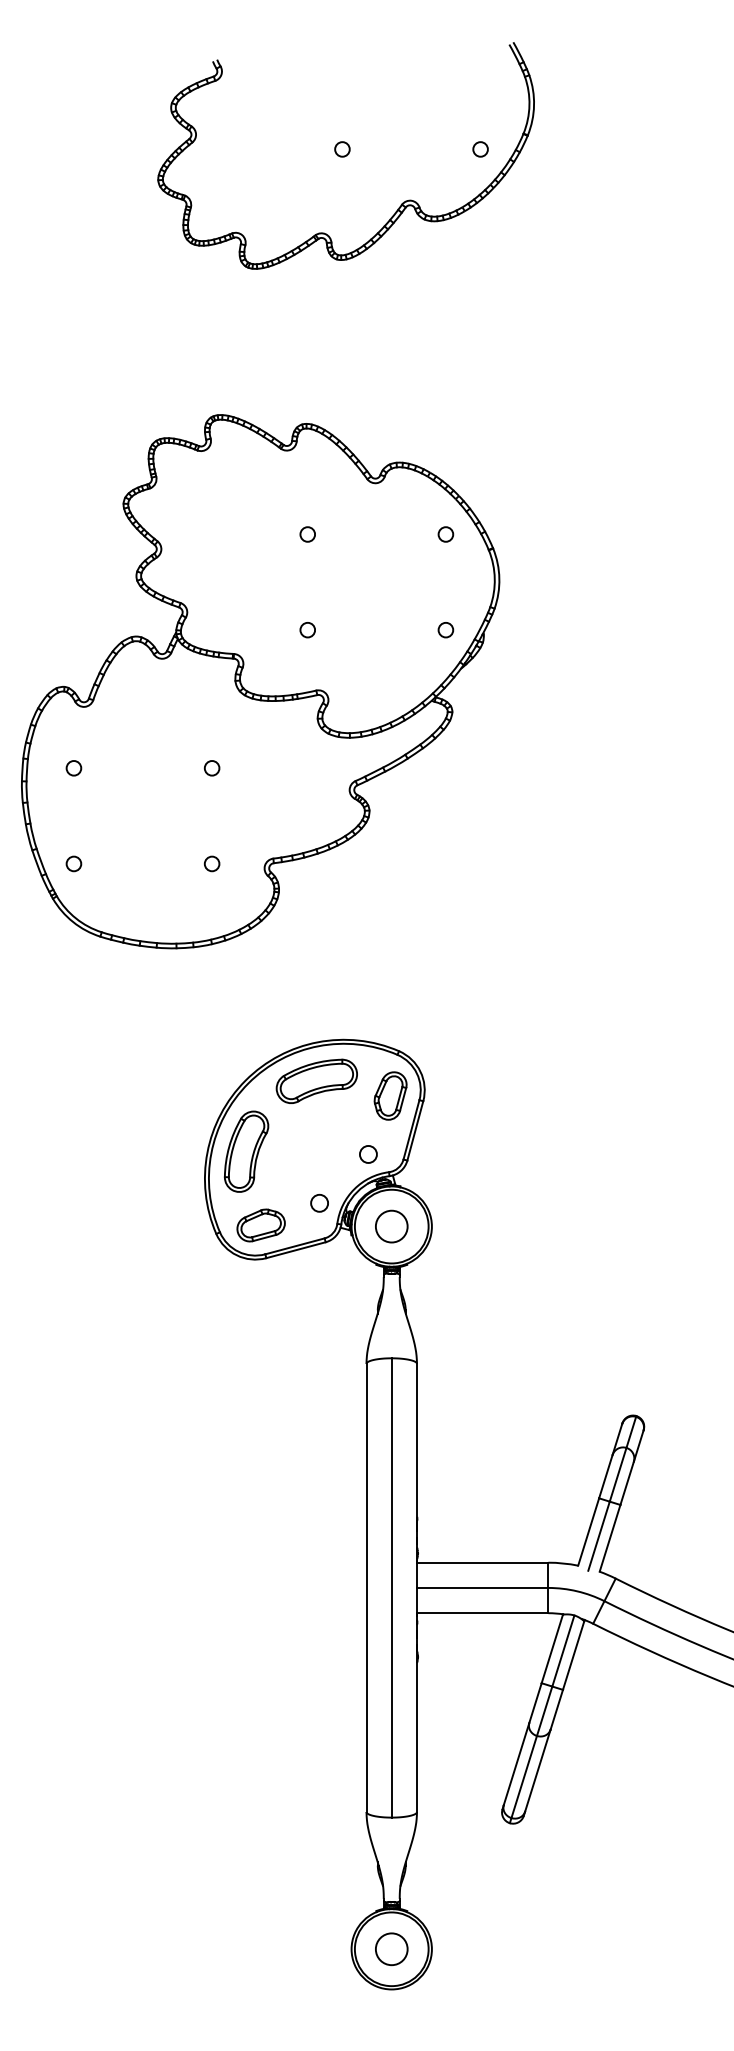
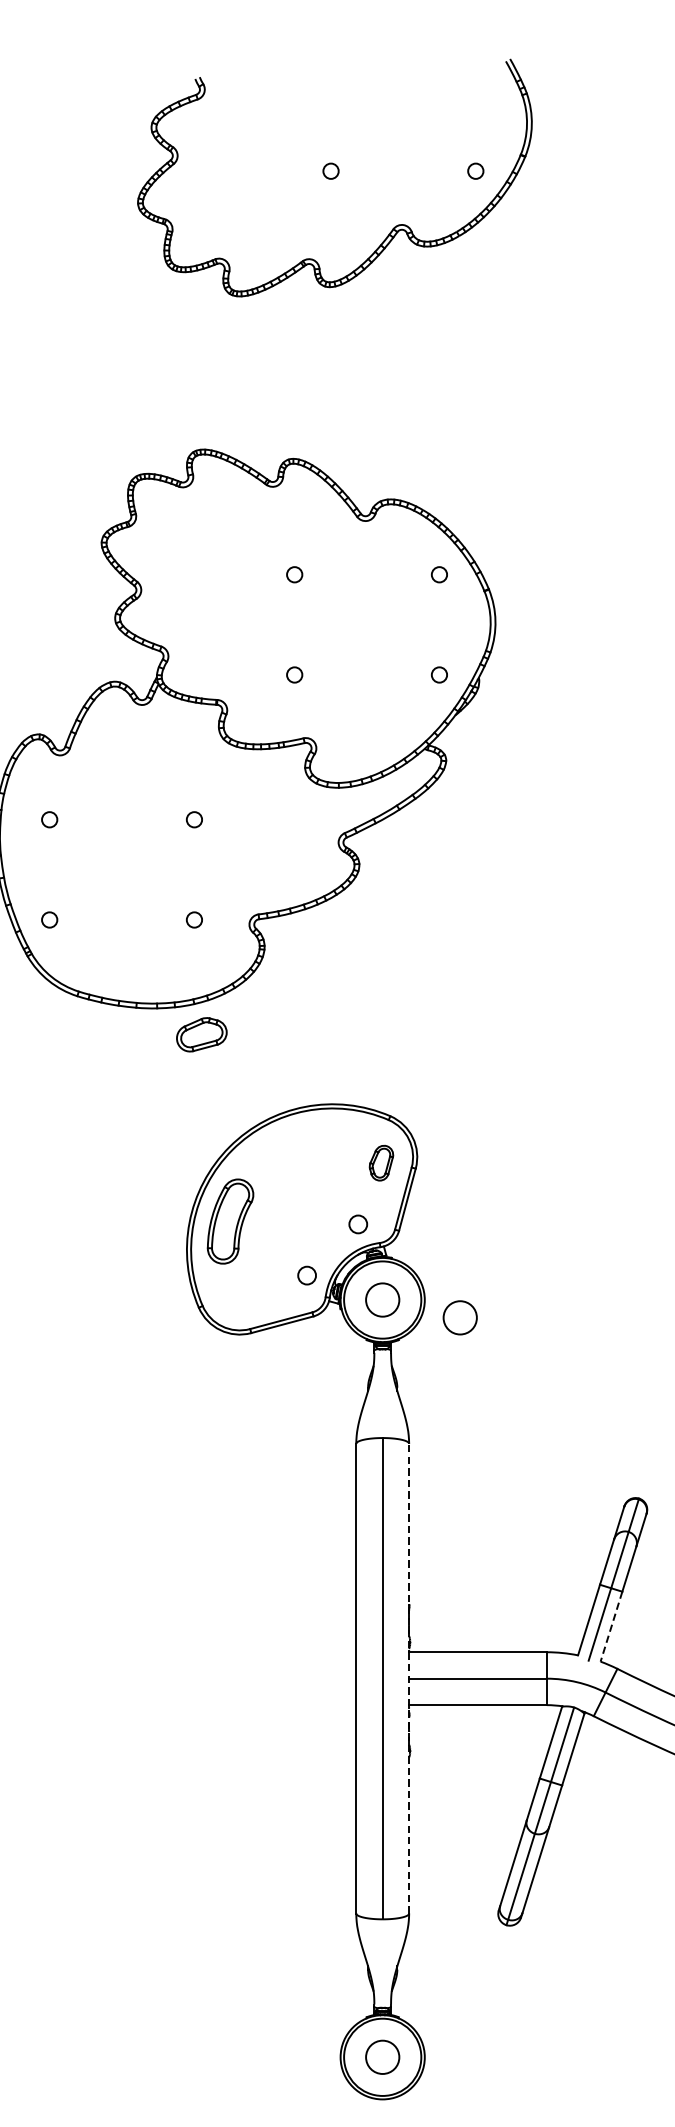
part: (316, 1080) -> (303, 1146), removed
part: (390, 1095) -> (381, 1162), size x0.7
part: (260, 1225) -> (201, 1034), moved
circle: (465, 1243) -> (459, 1317), added
line: (610, 1538) -> (611, 1626), solid -> dashed
line: (417, 1587) -> (409, 1678), solid -> dashed

